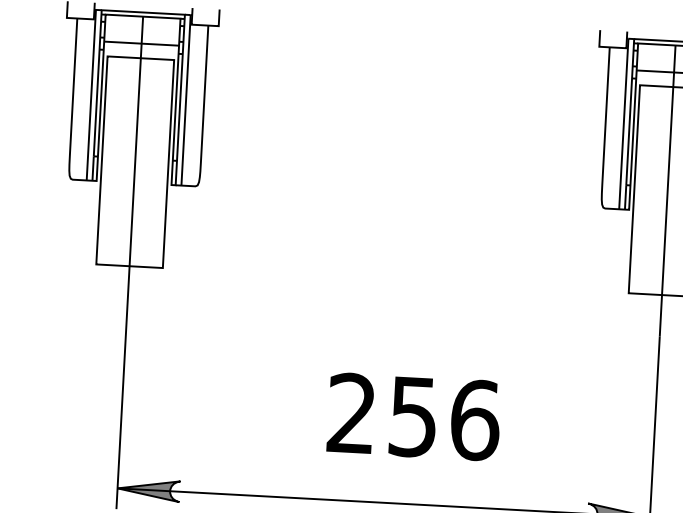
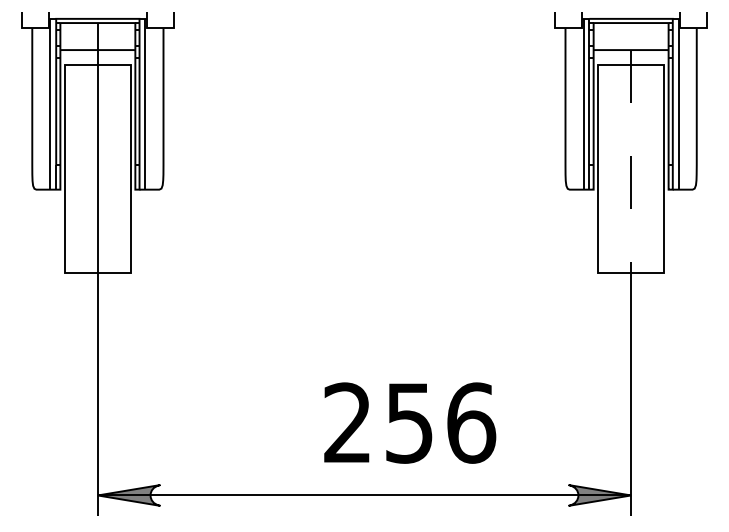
line: (668, 190) -> (631, 168), solid -> dashed
text: (414, 416) -> (410, 422), moved

